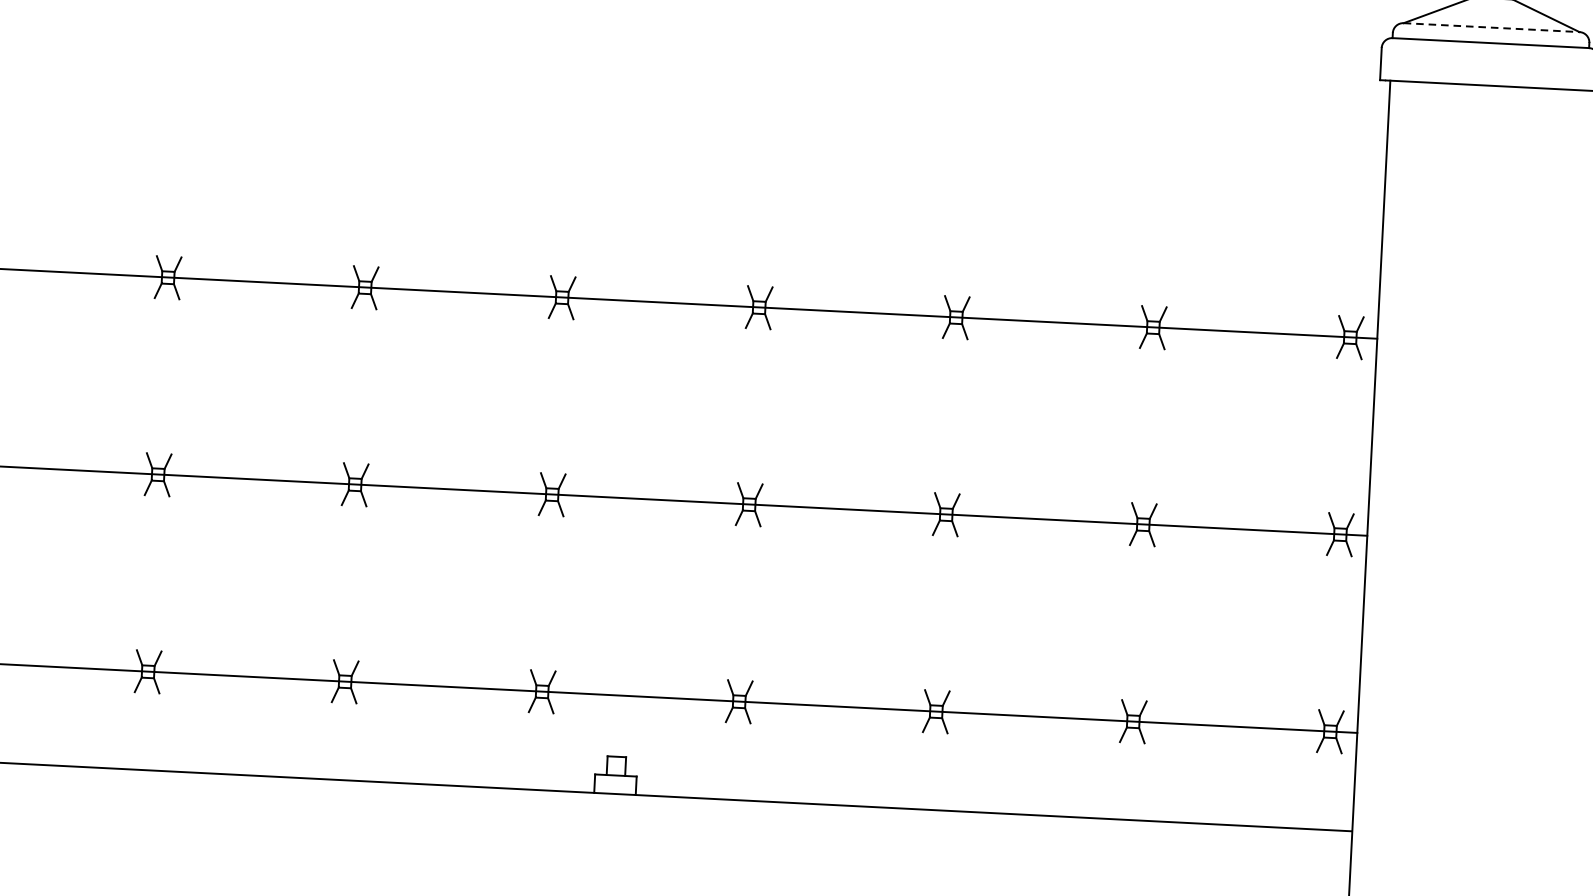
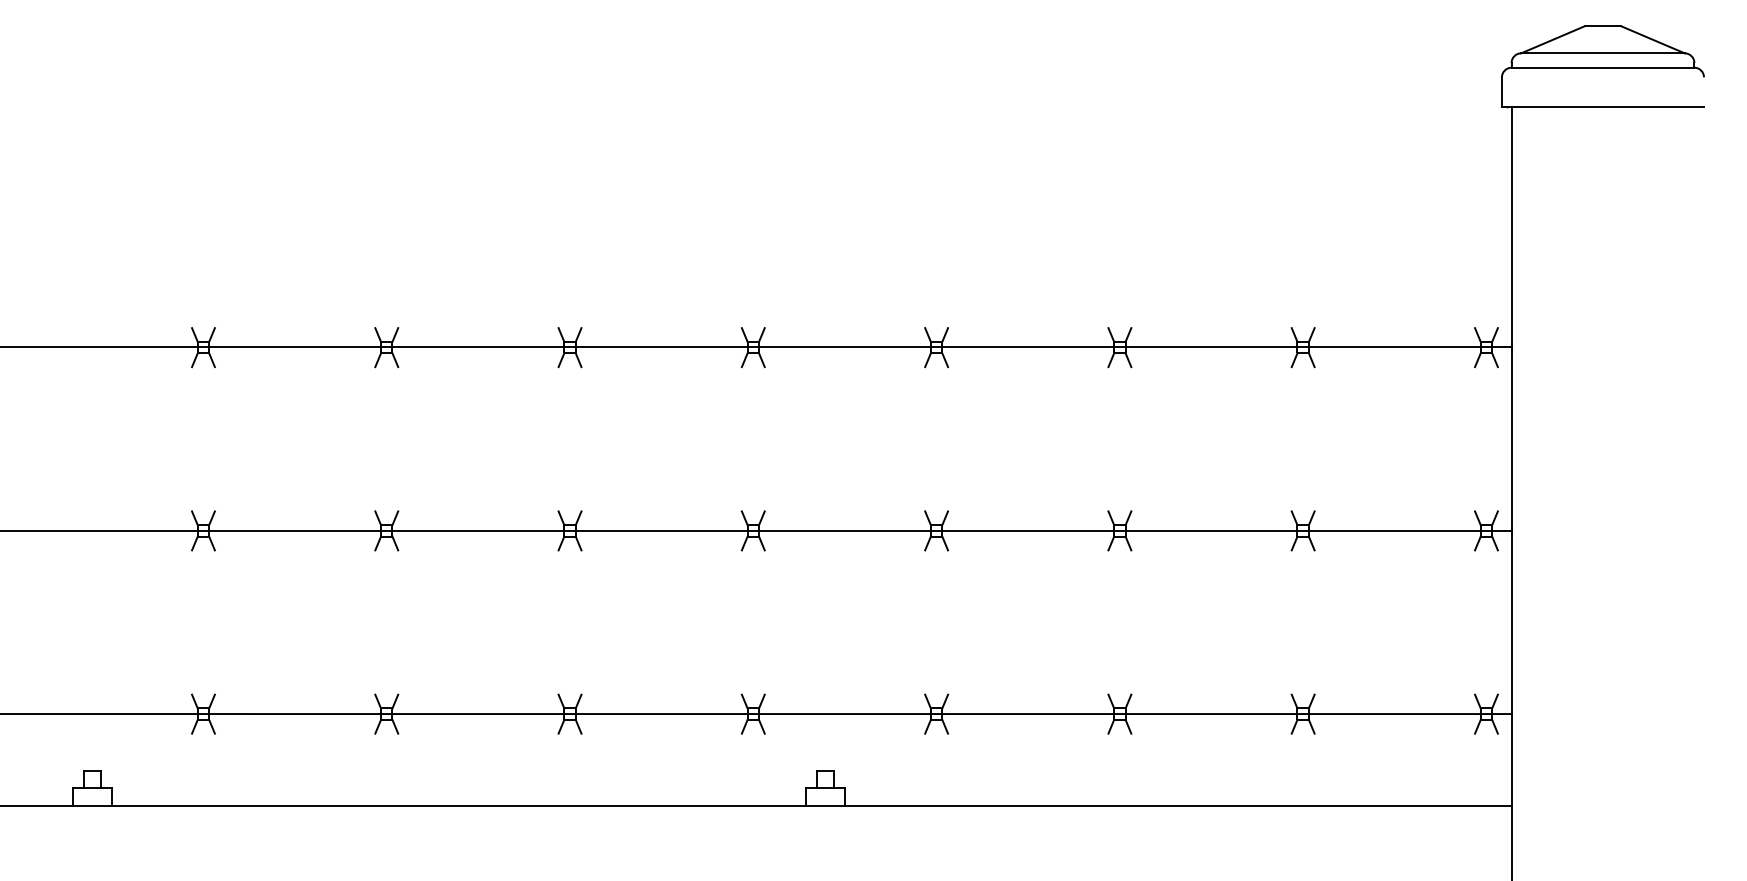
line: (1491, 27) -> (1602, 53), dashed -> solid

